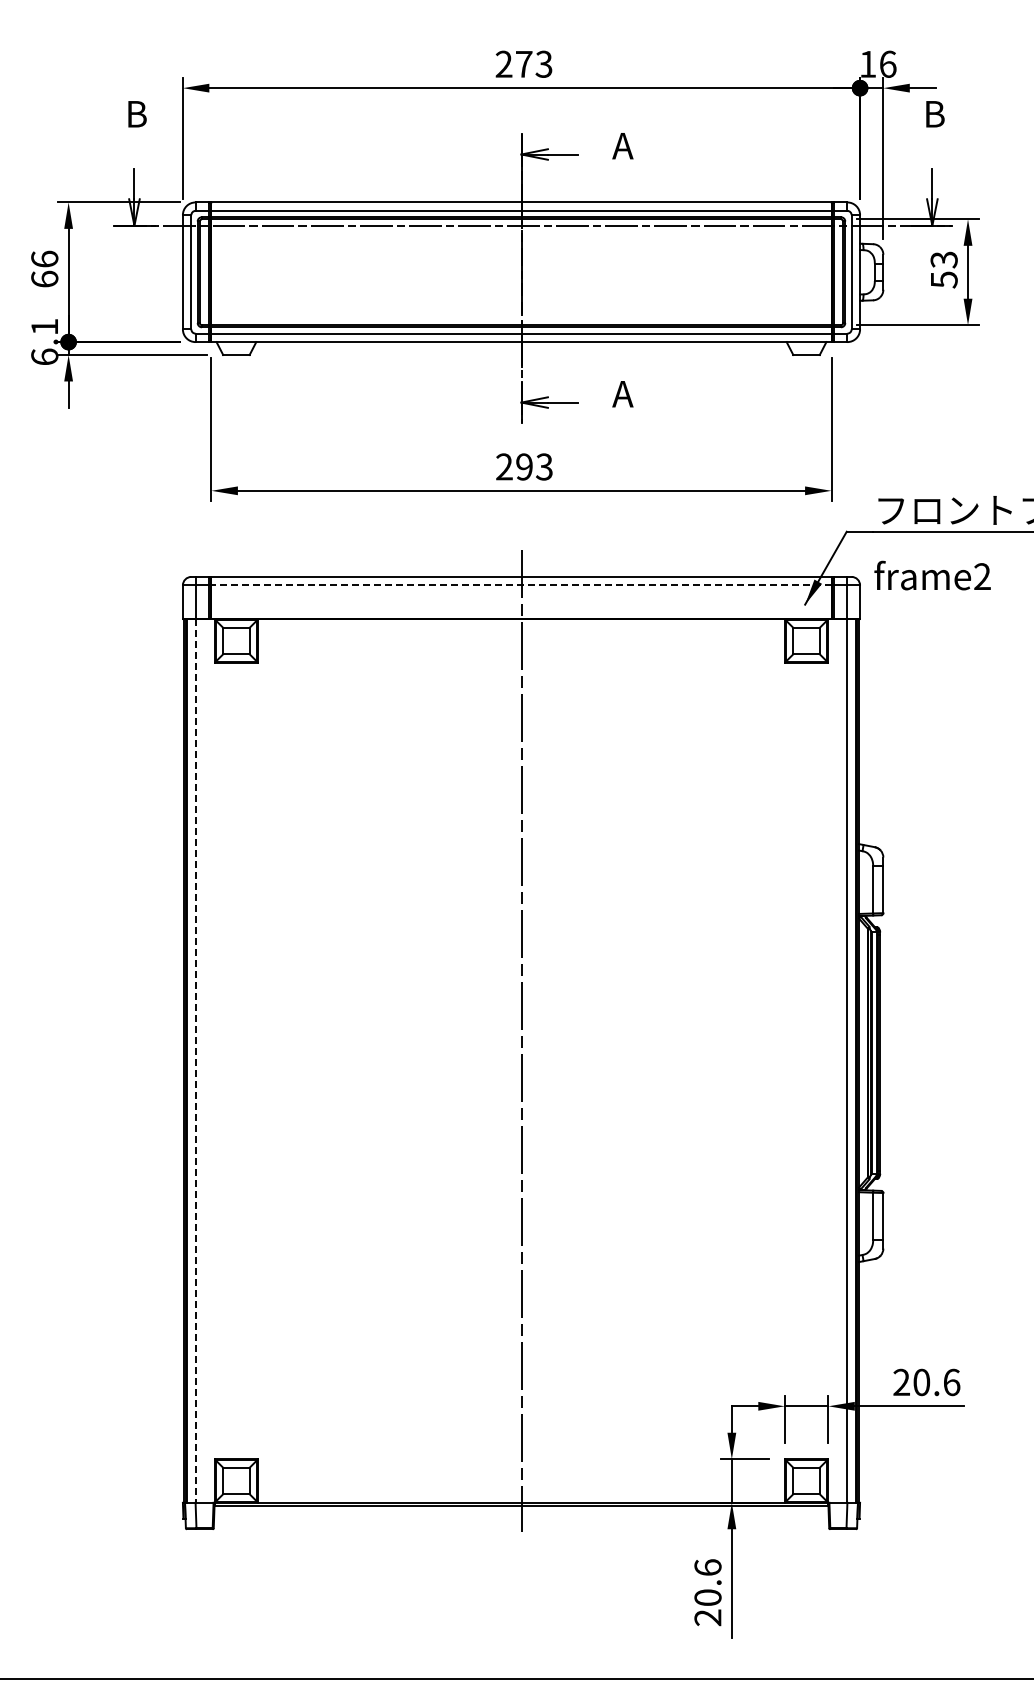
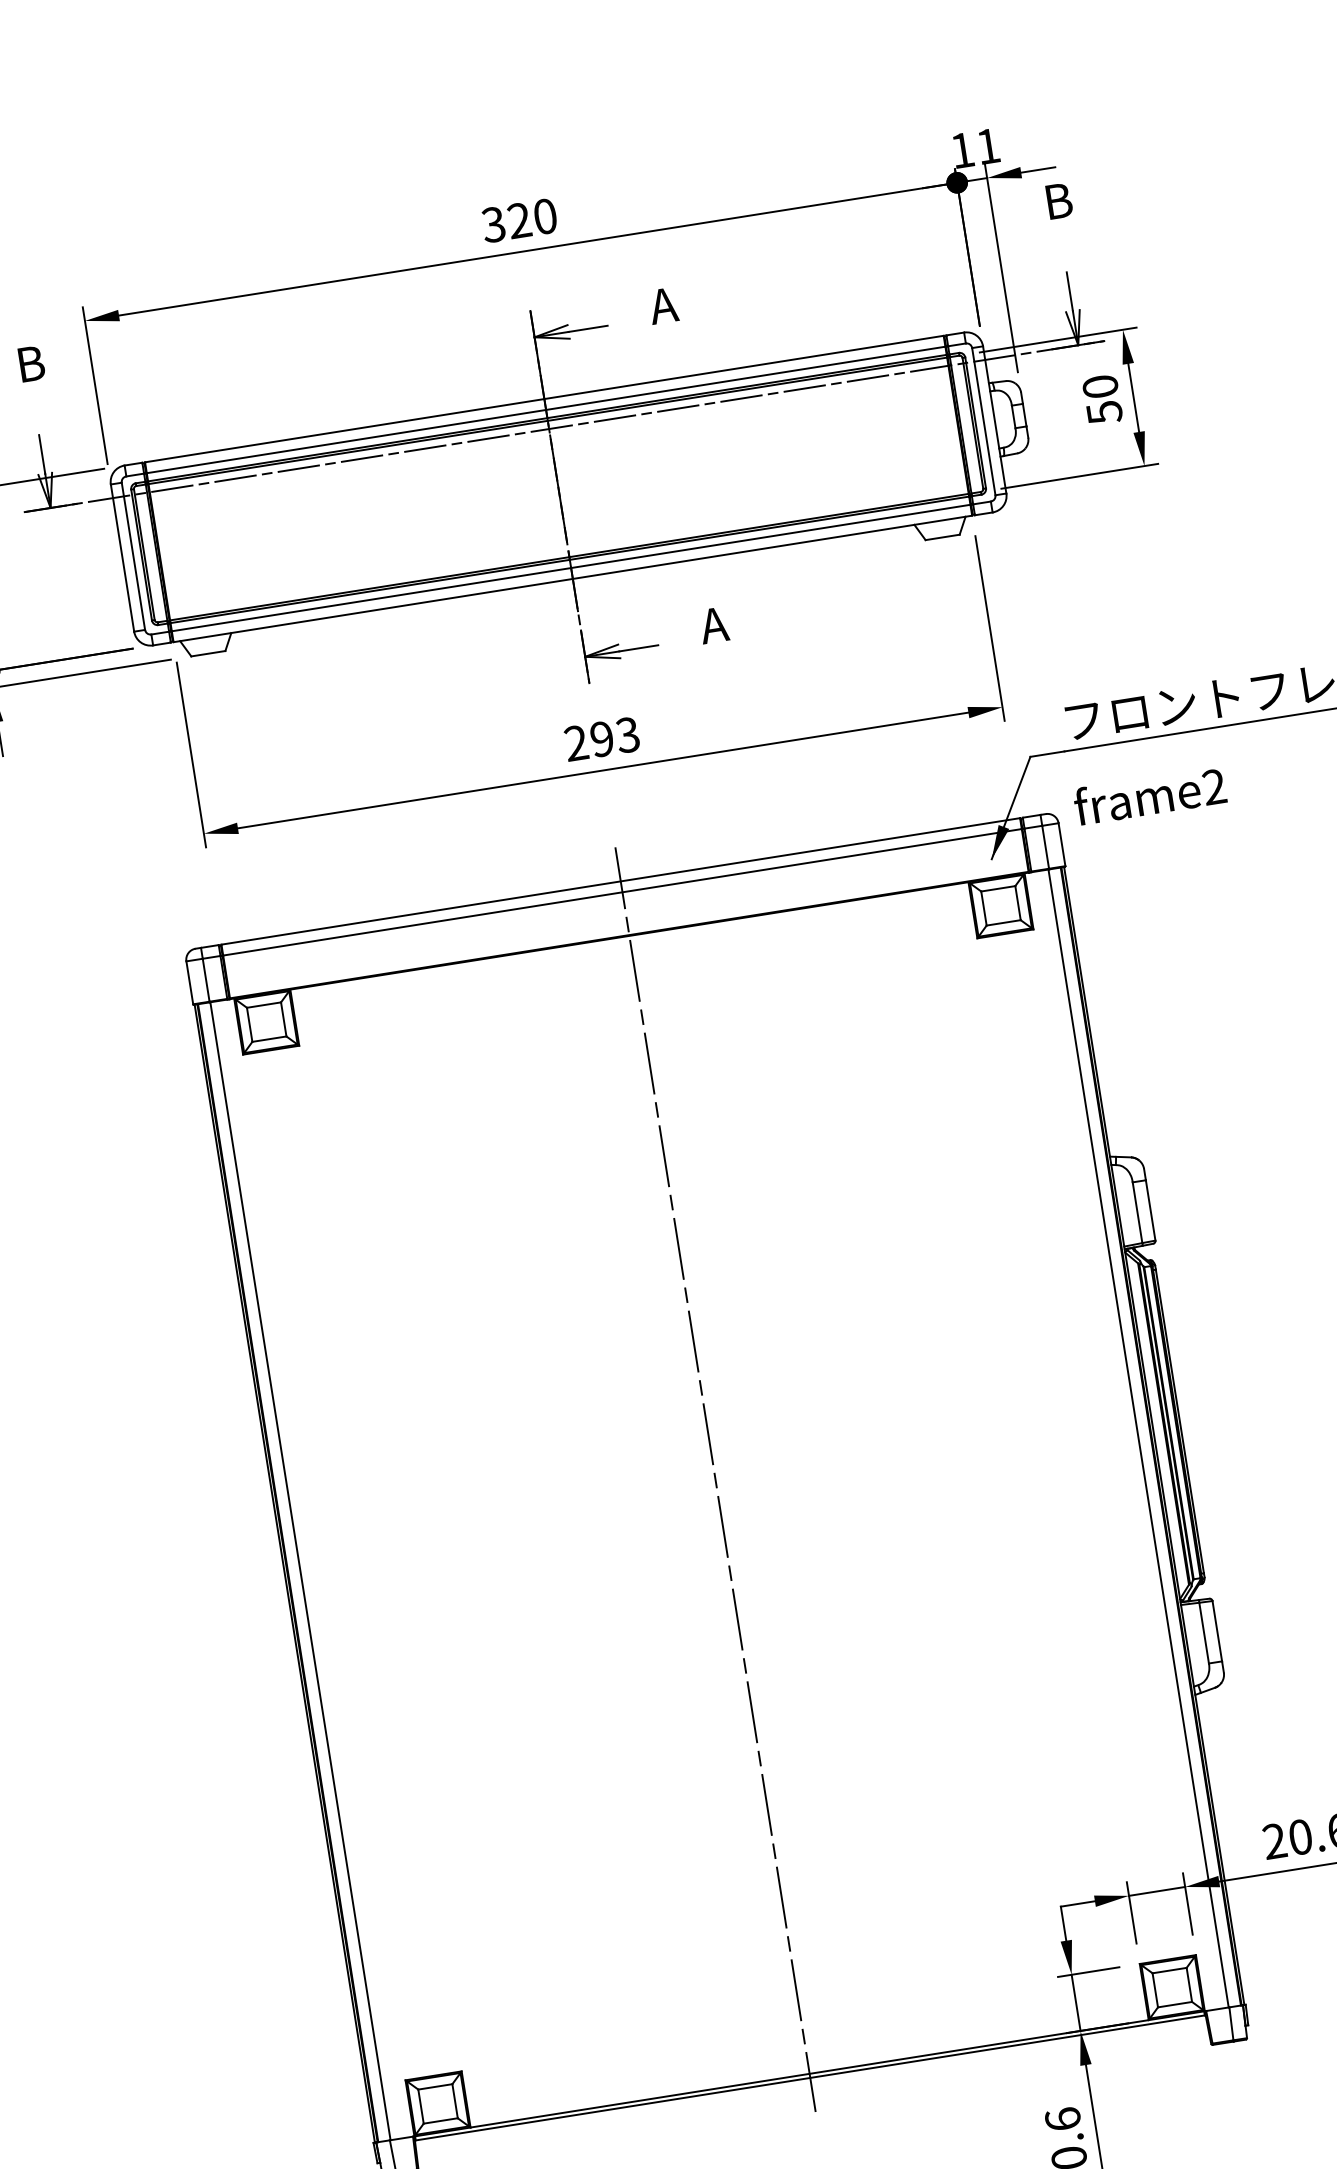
text: (523, 63) -> (518, 219), 273 -> 320
text: (888, 63) -> (988, 145), 16 -> 11
text: (943, 259) -> (1099, 386), 53 -> 50
line: (521, 585) -> (622, 892), dashed -> solid
line: (196, 1061) -> (301, 1571), dashed -> solid

